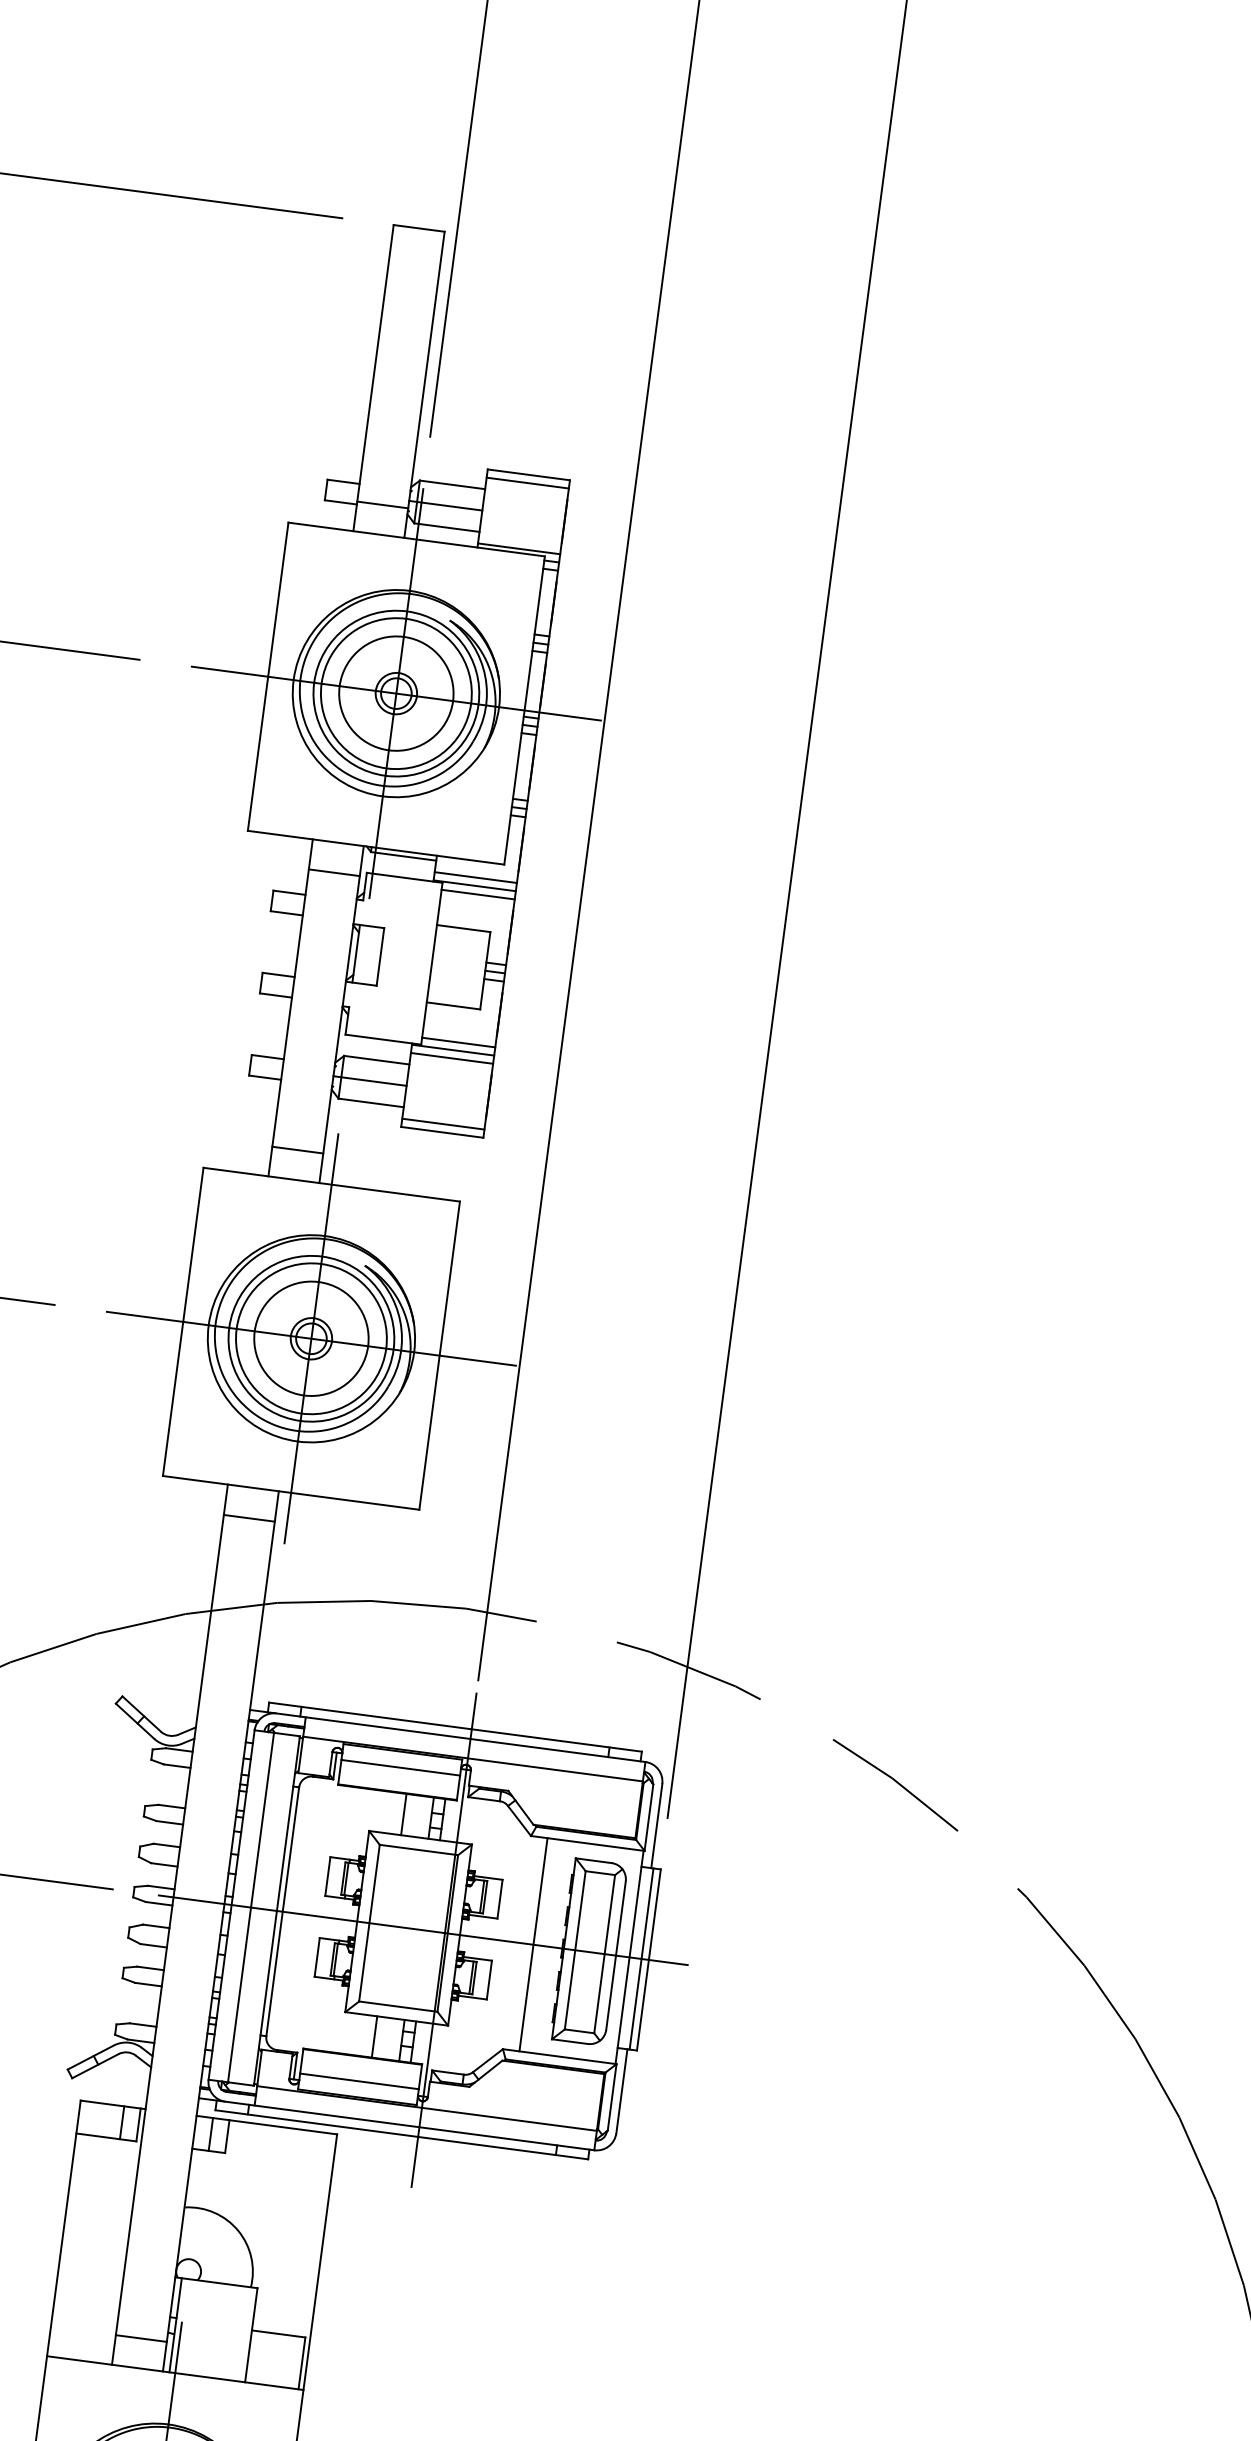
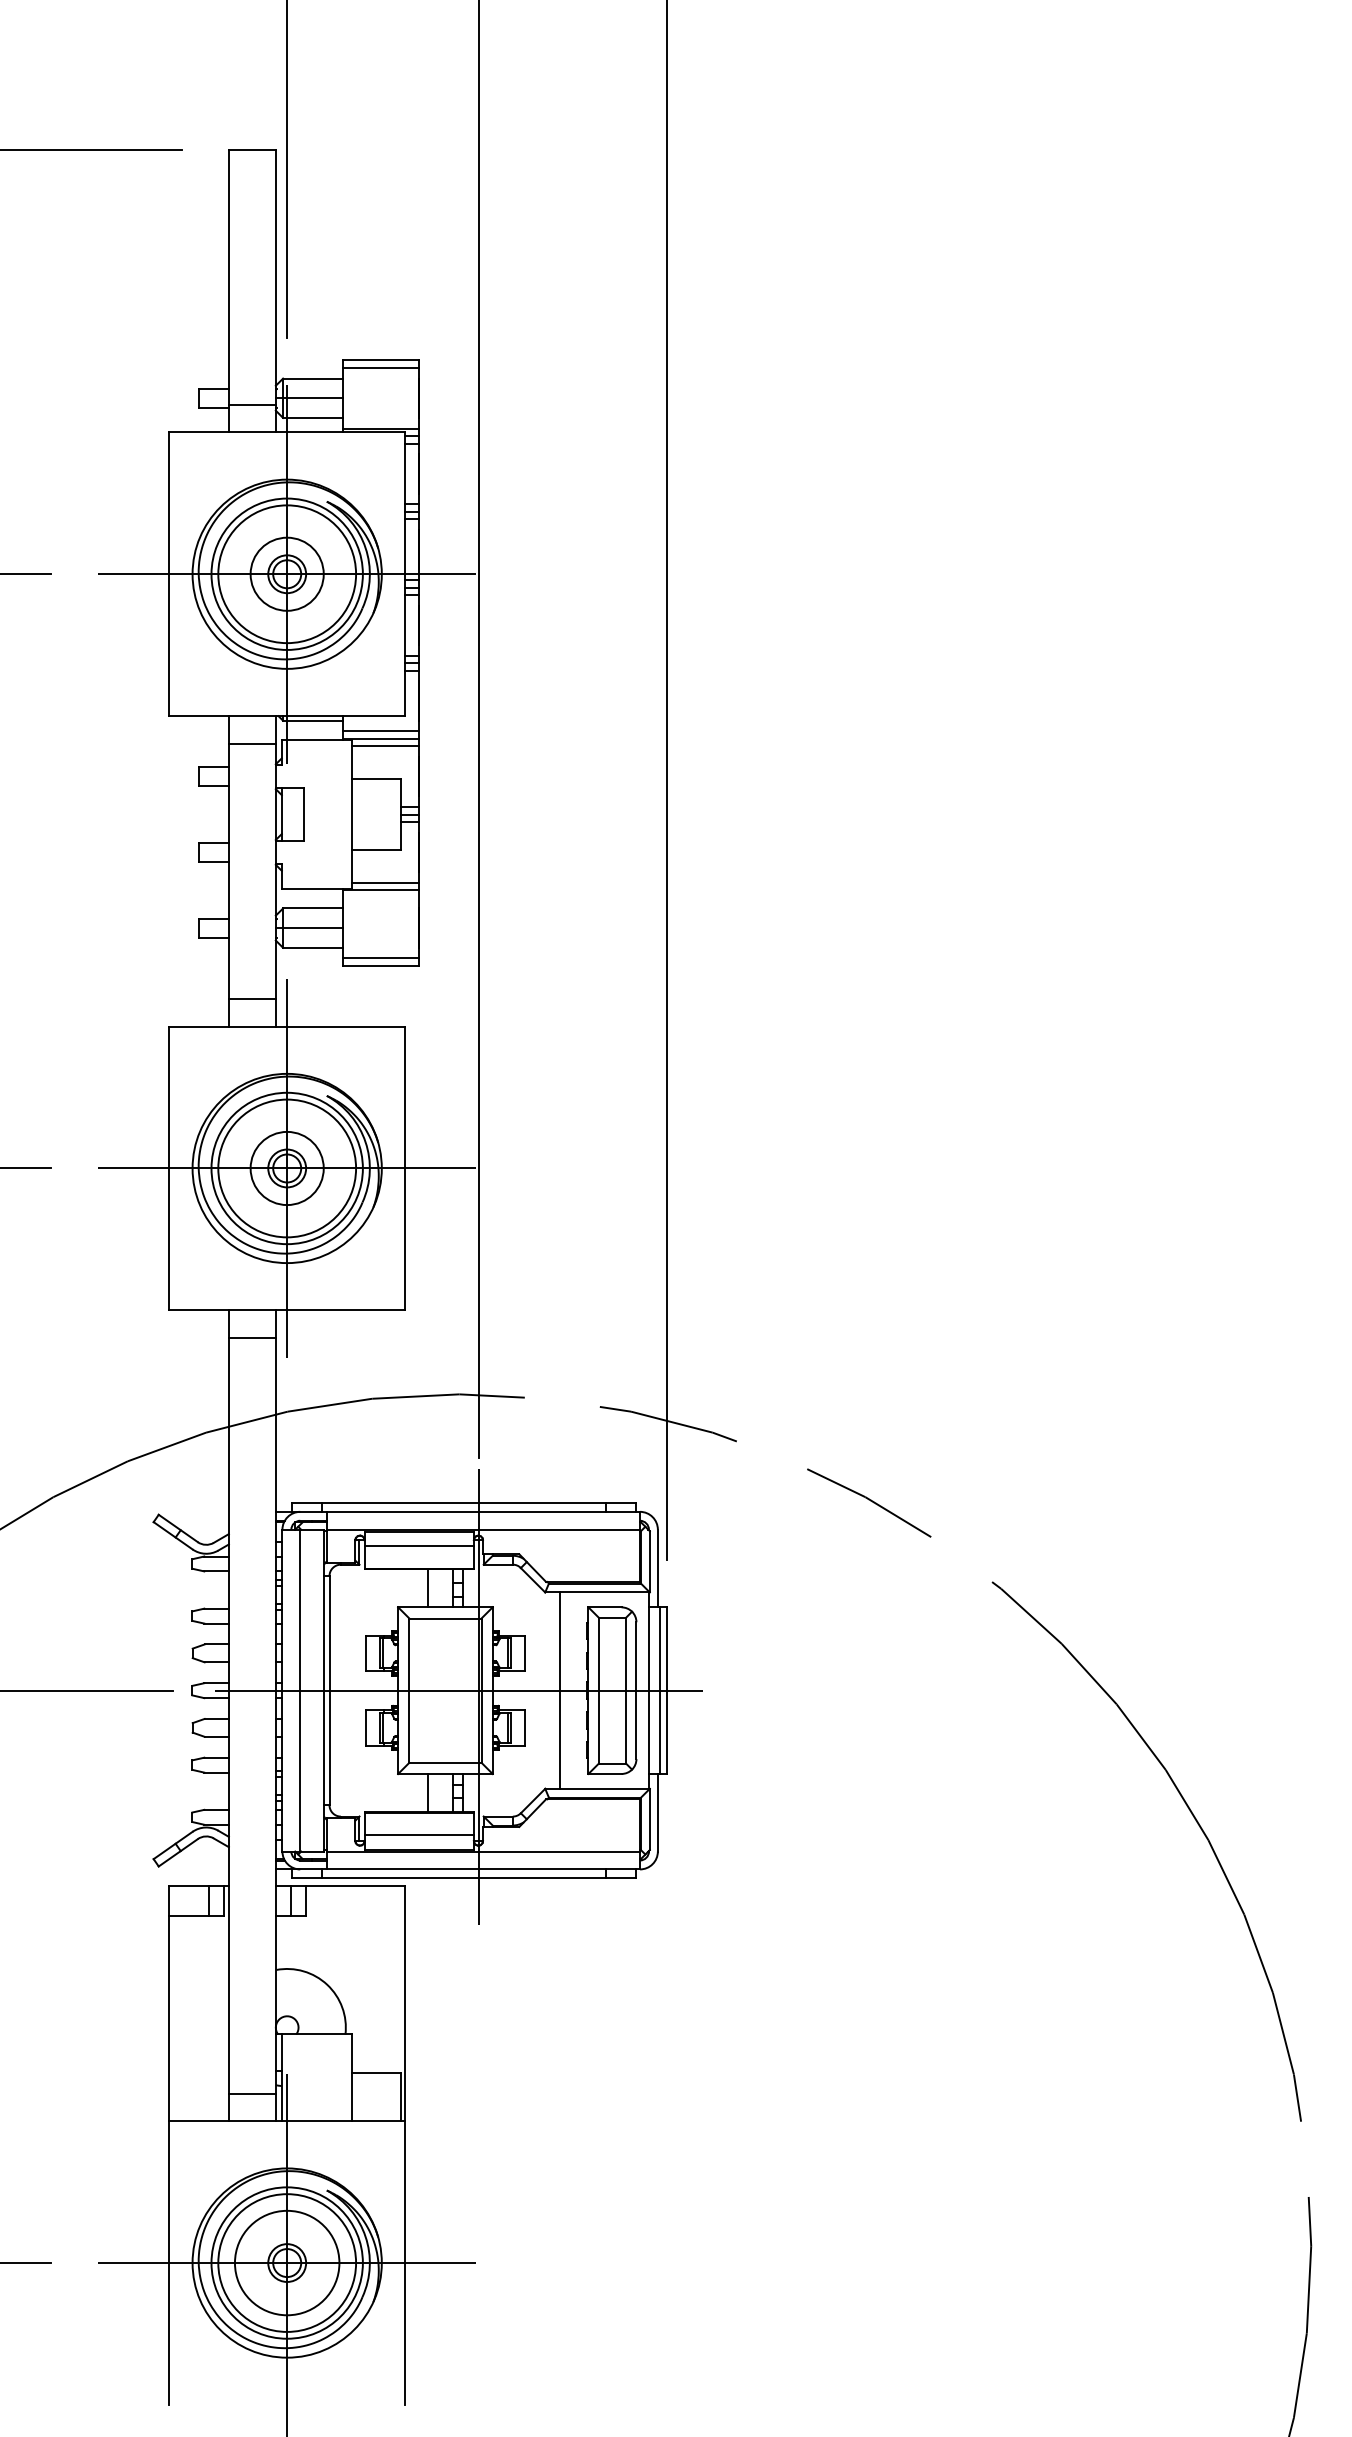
circle: (395, 693) -> (286, 574), size x0.7
line: (451, 1057) -> (380, 897), removed
circle: (310, 1338) -> (286, 1168), size x0.7

